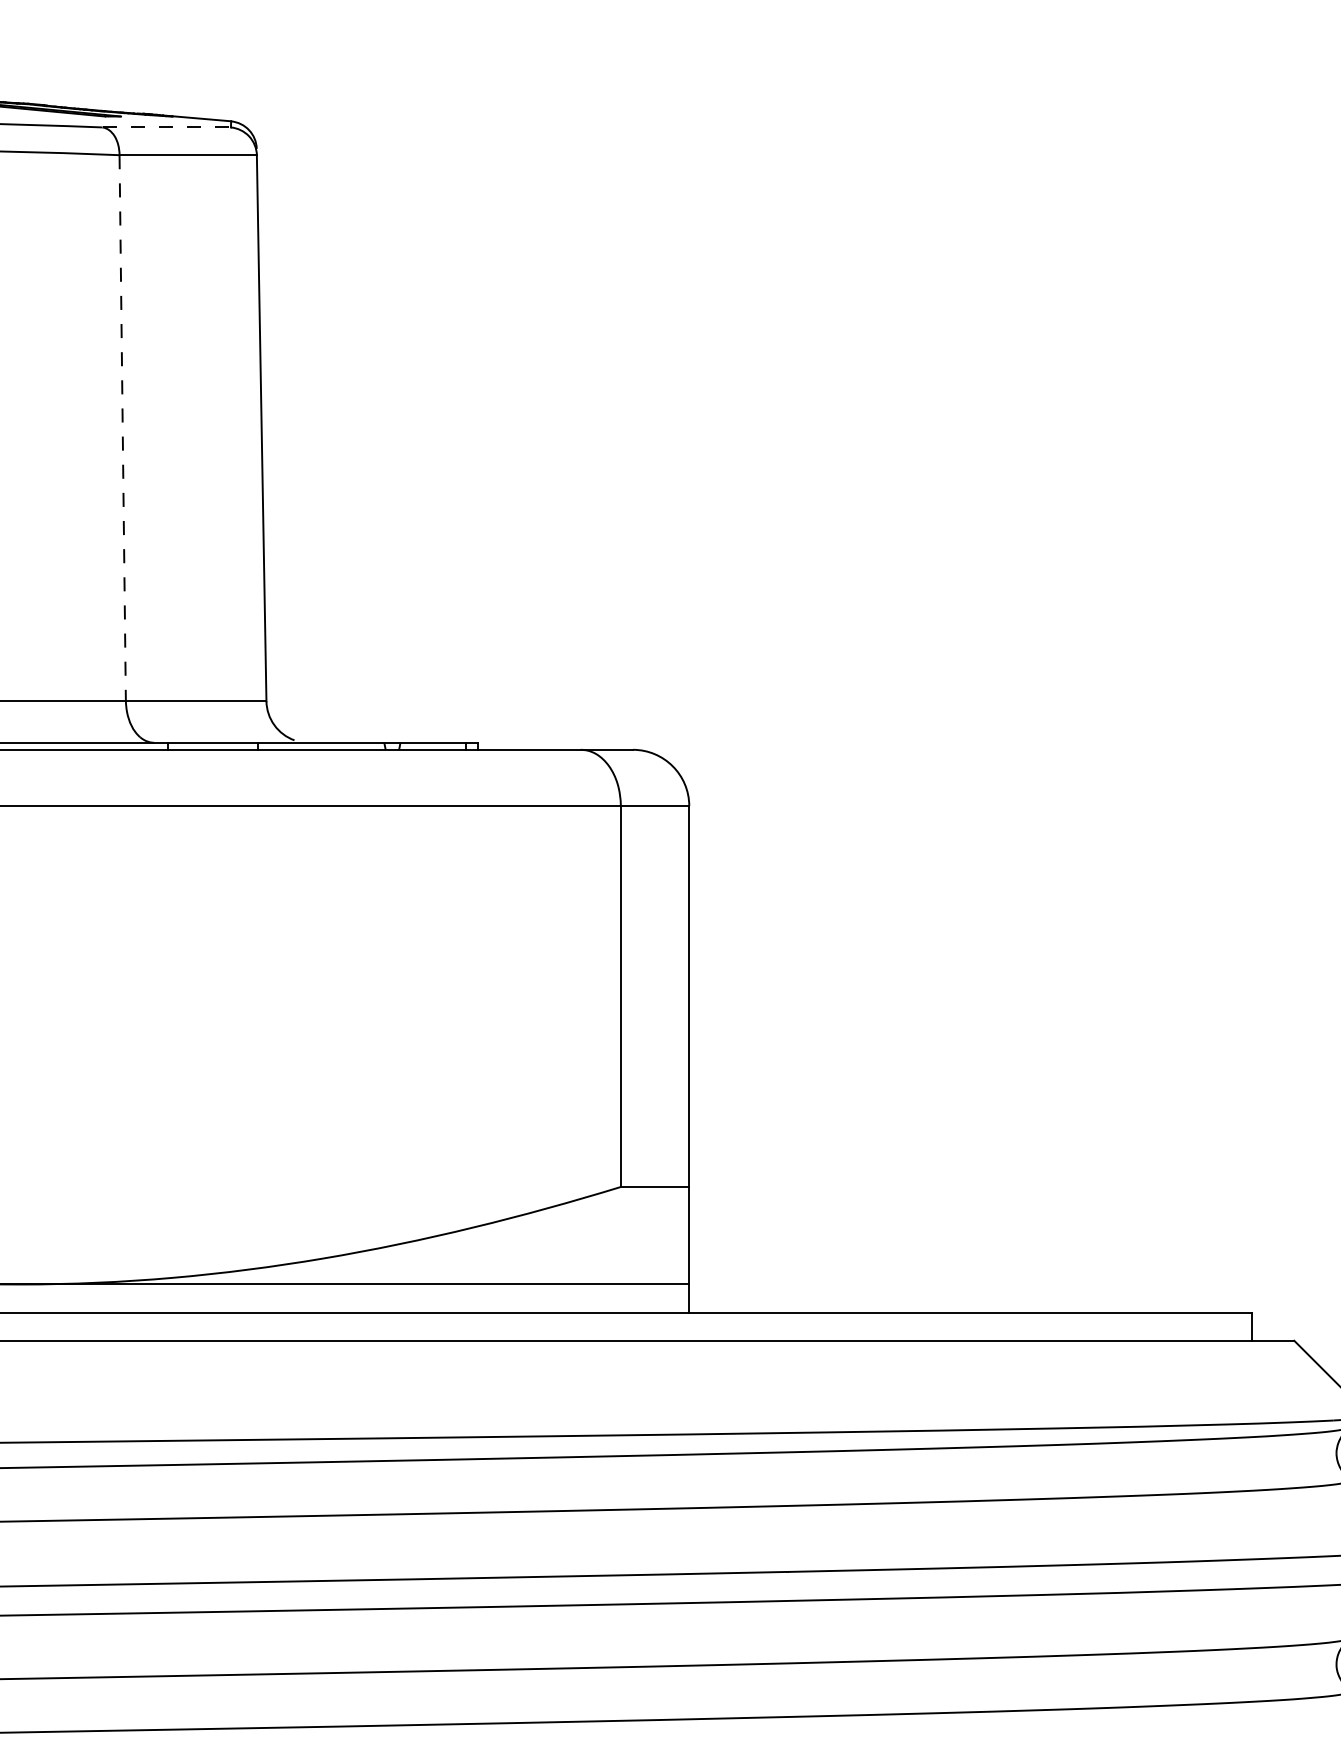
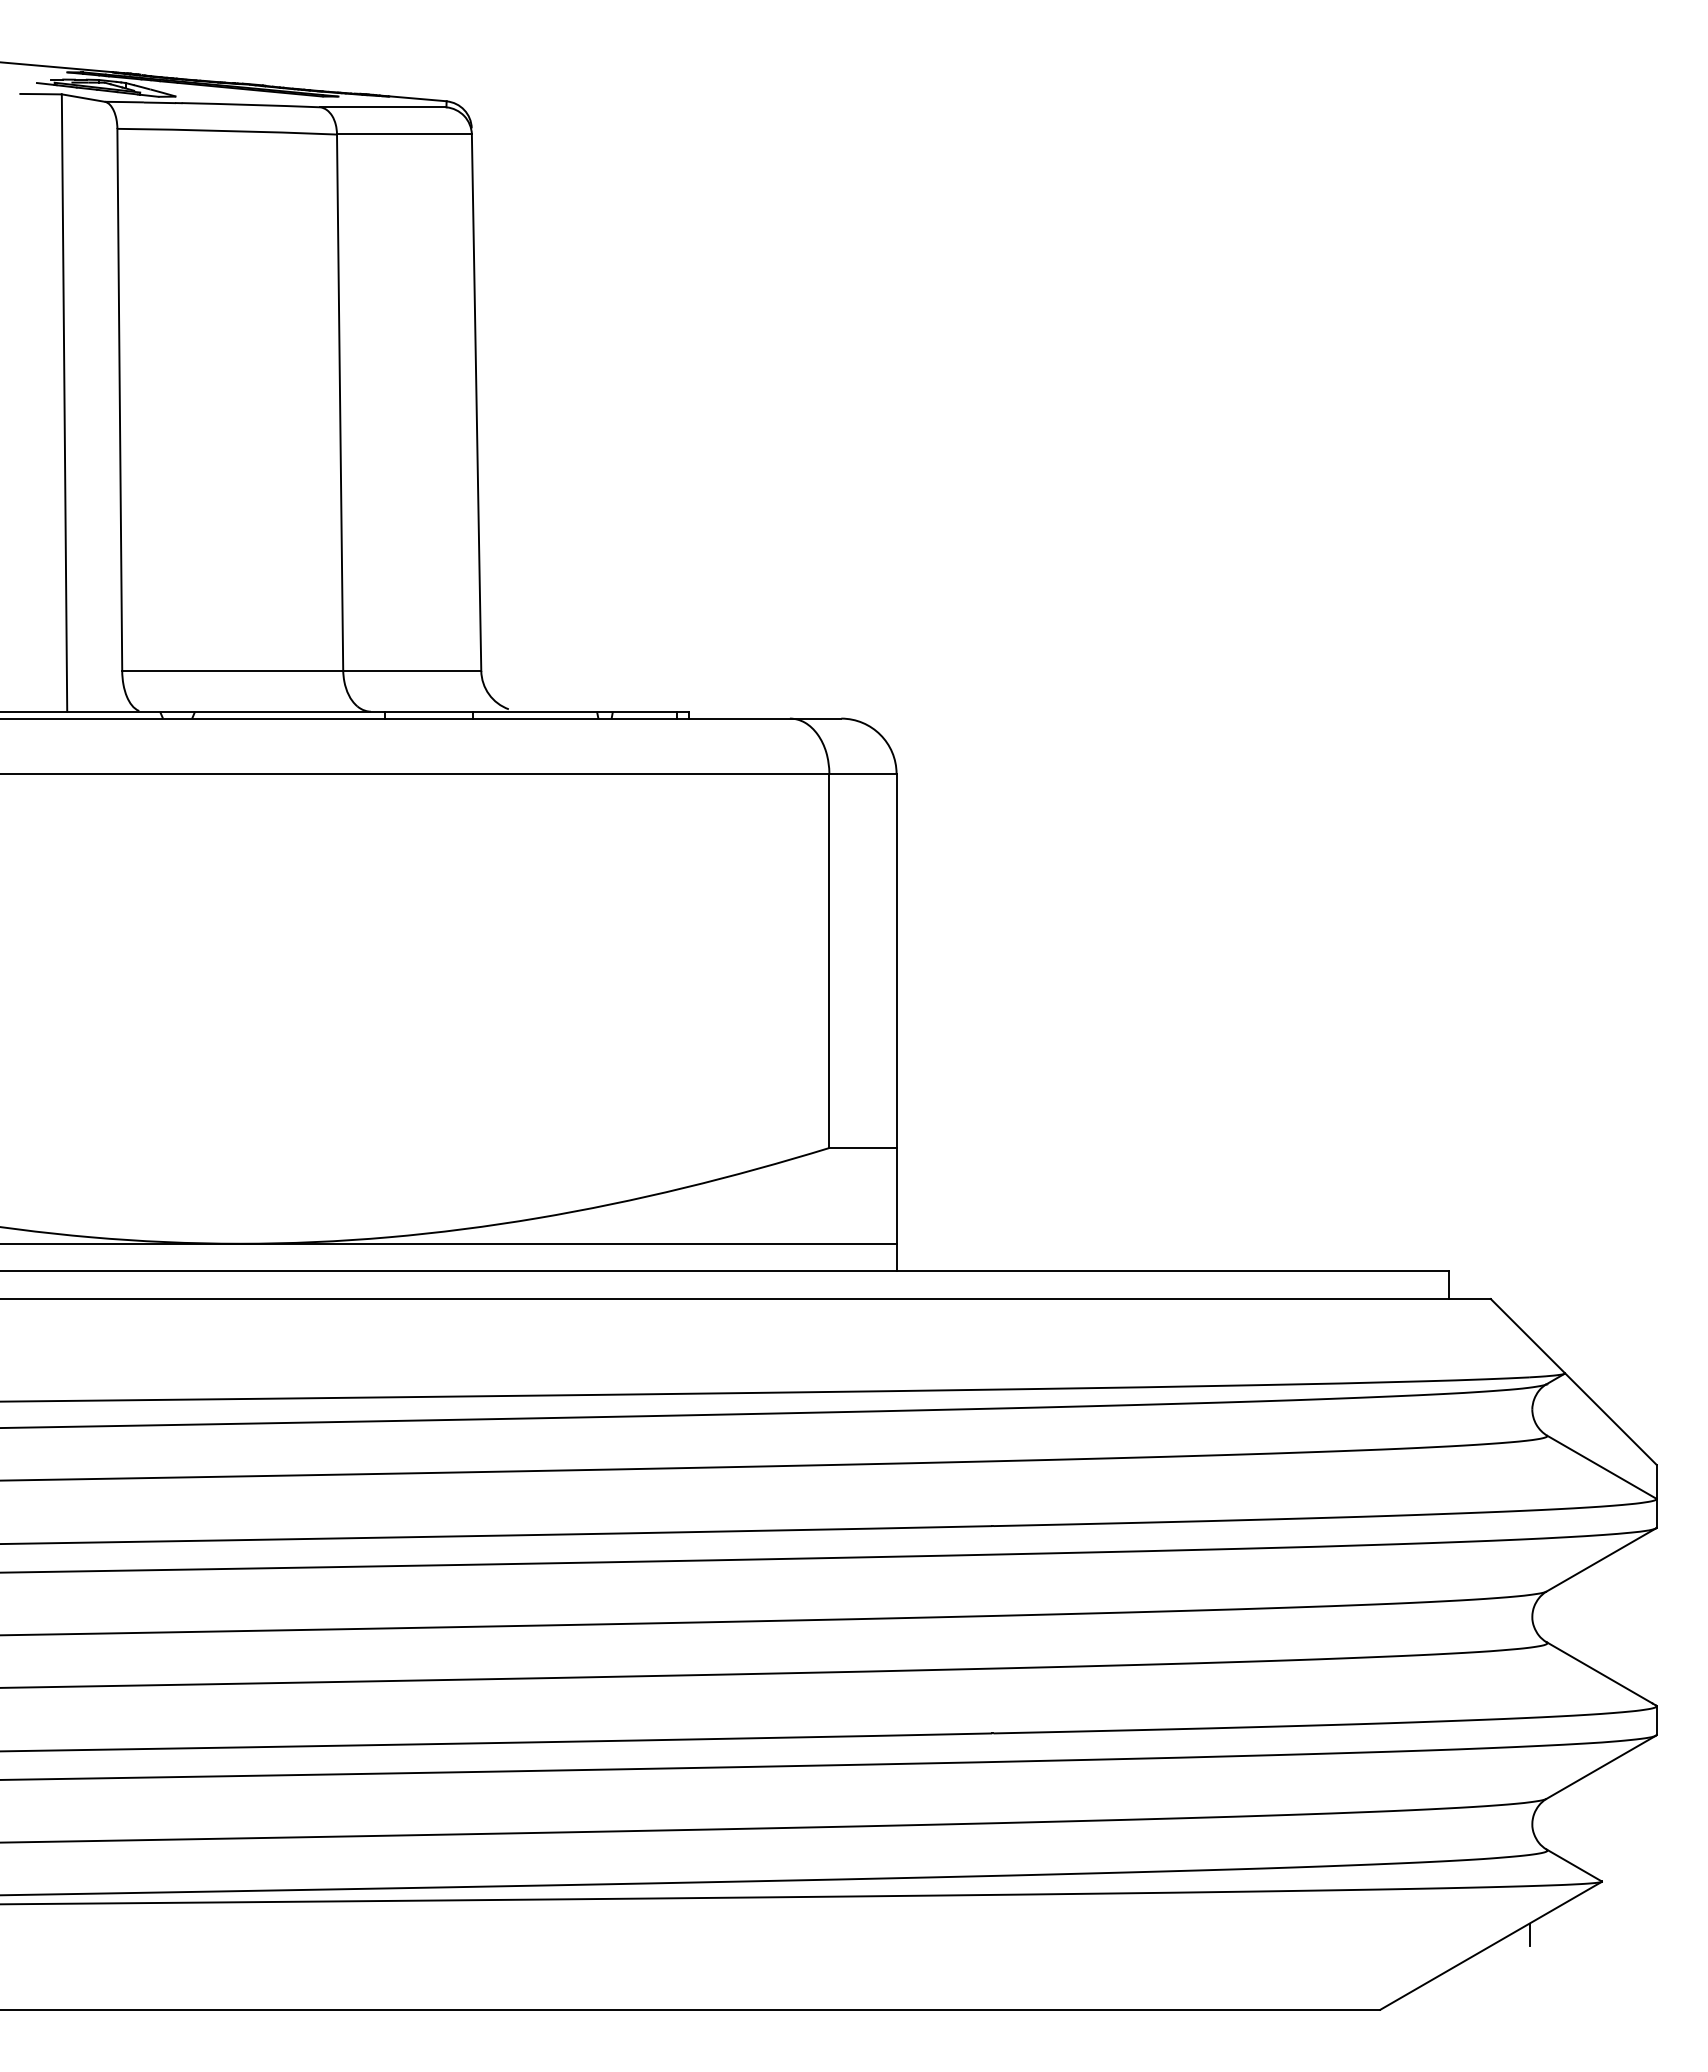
line: (166, 127) -> (383, 107), dashed -> solid
line: (123, 428) -> (340, 403), dashed -> solid

